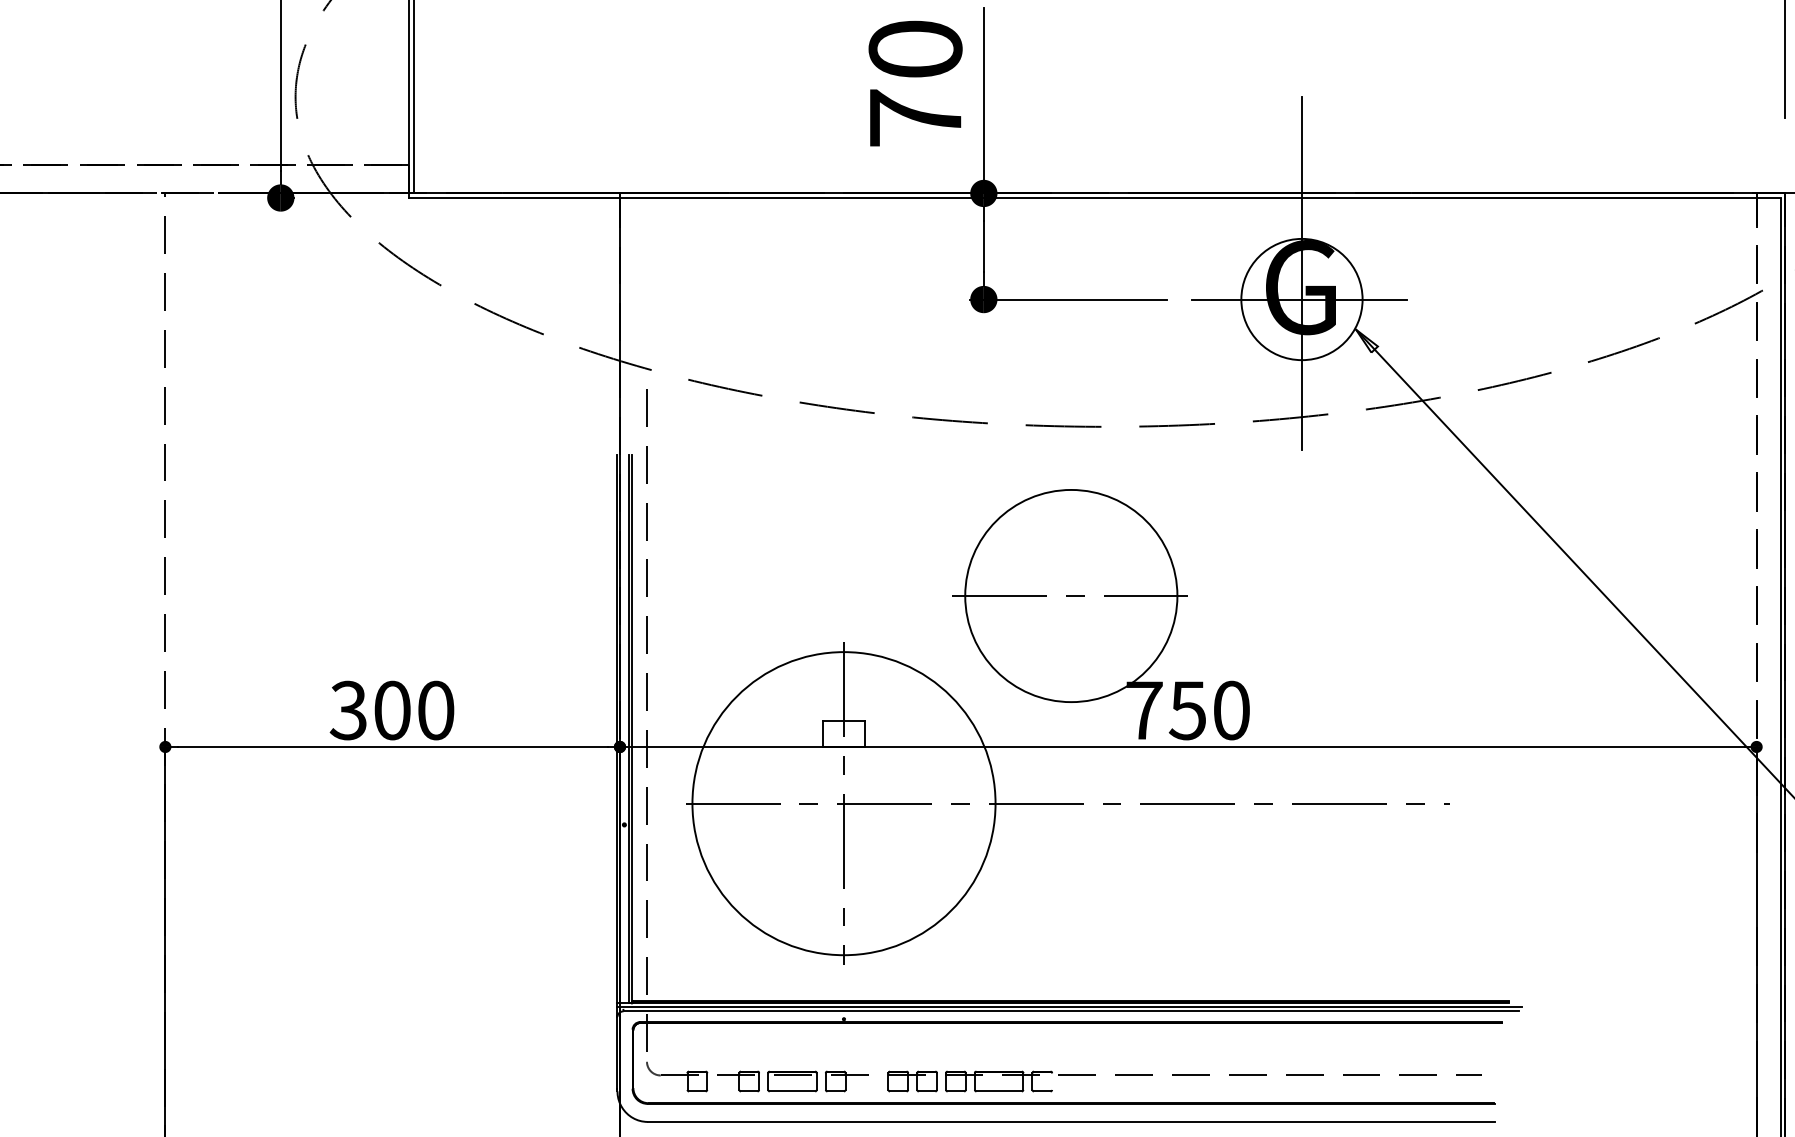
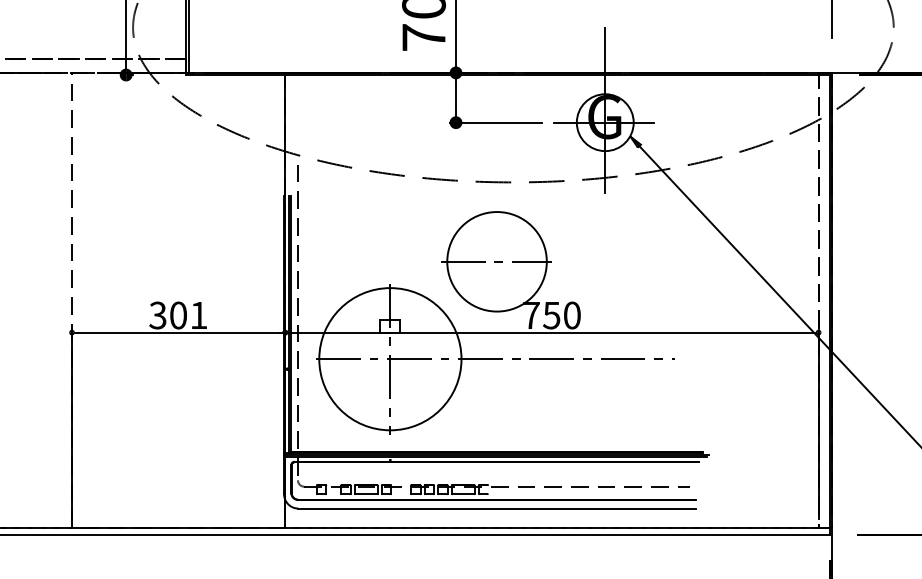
text: (435, 710) -> (198, 315), 300 -> 301

